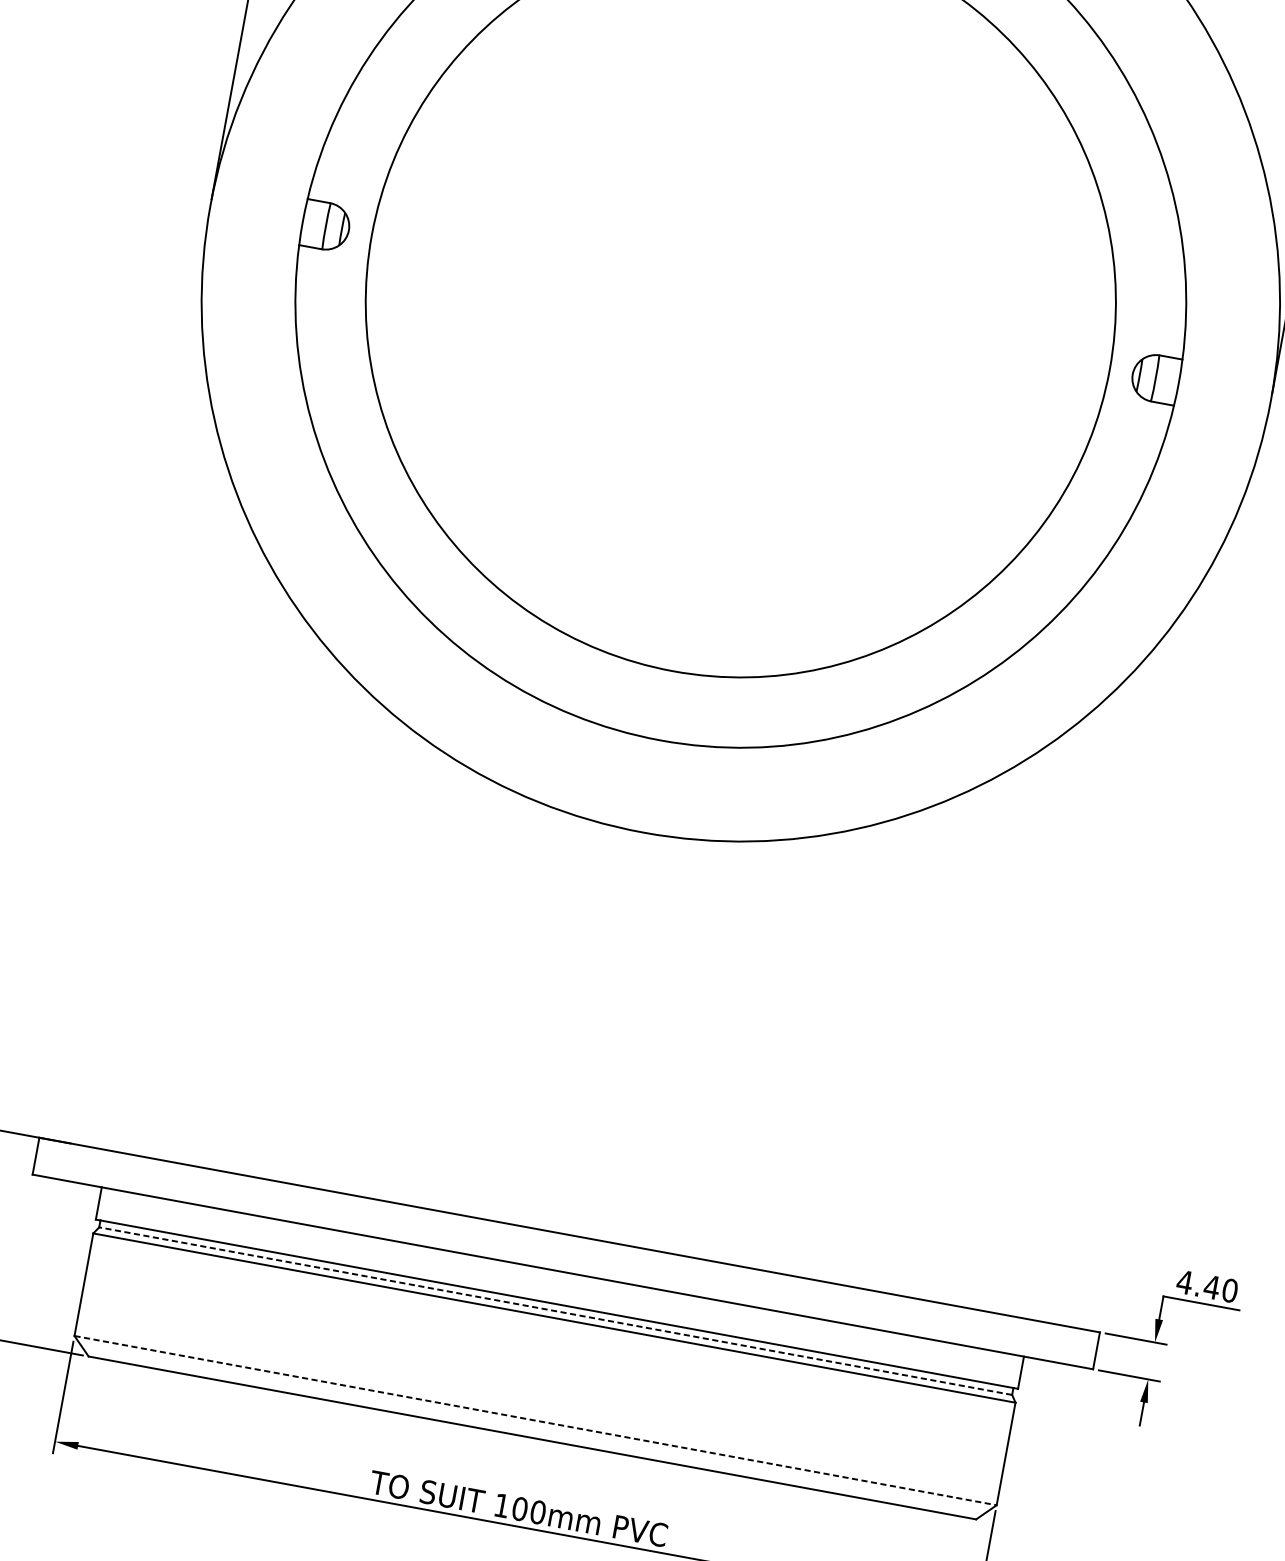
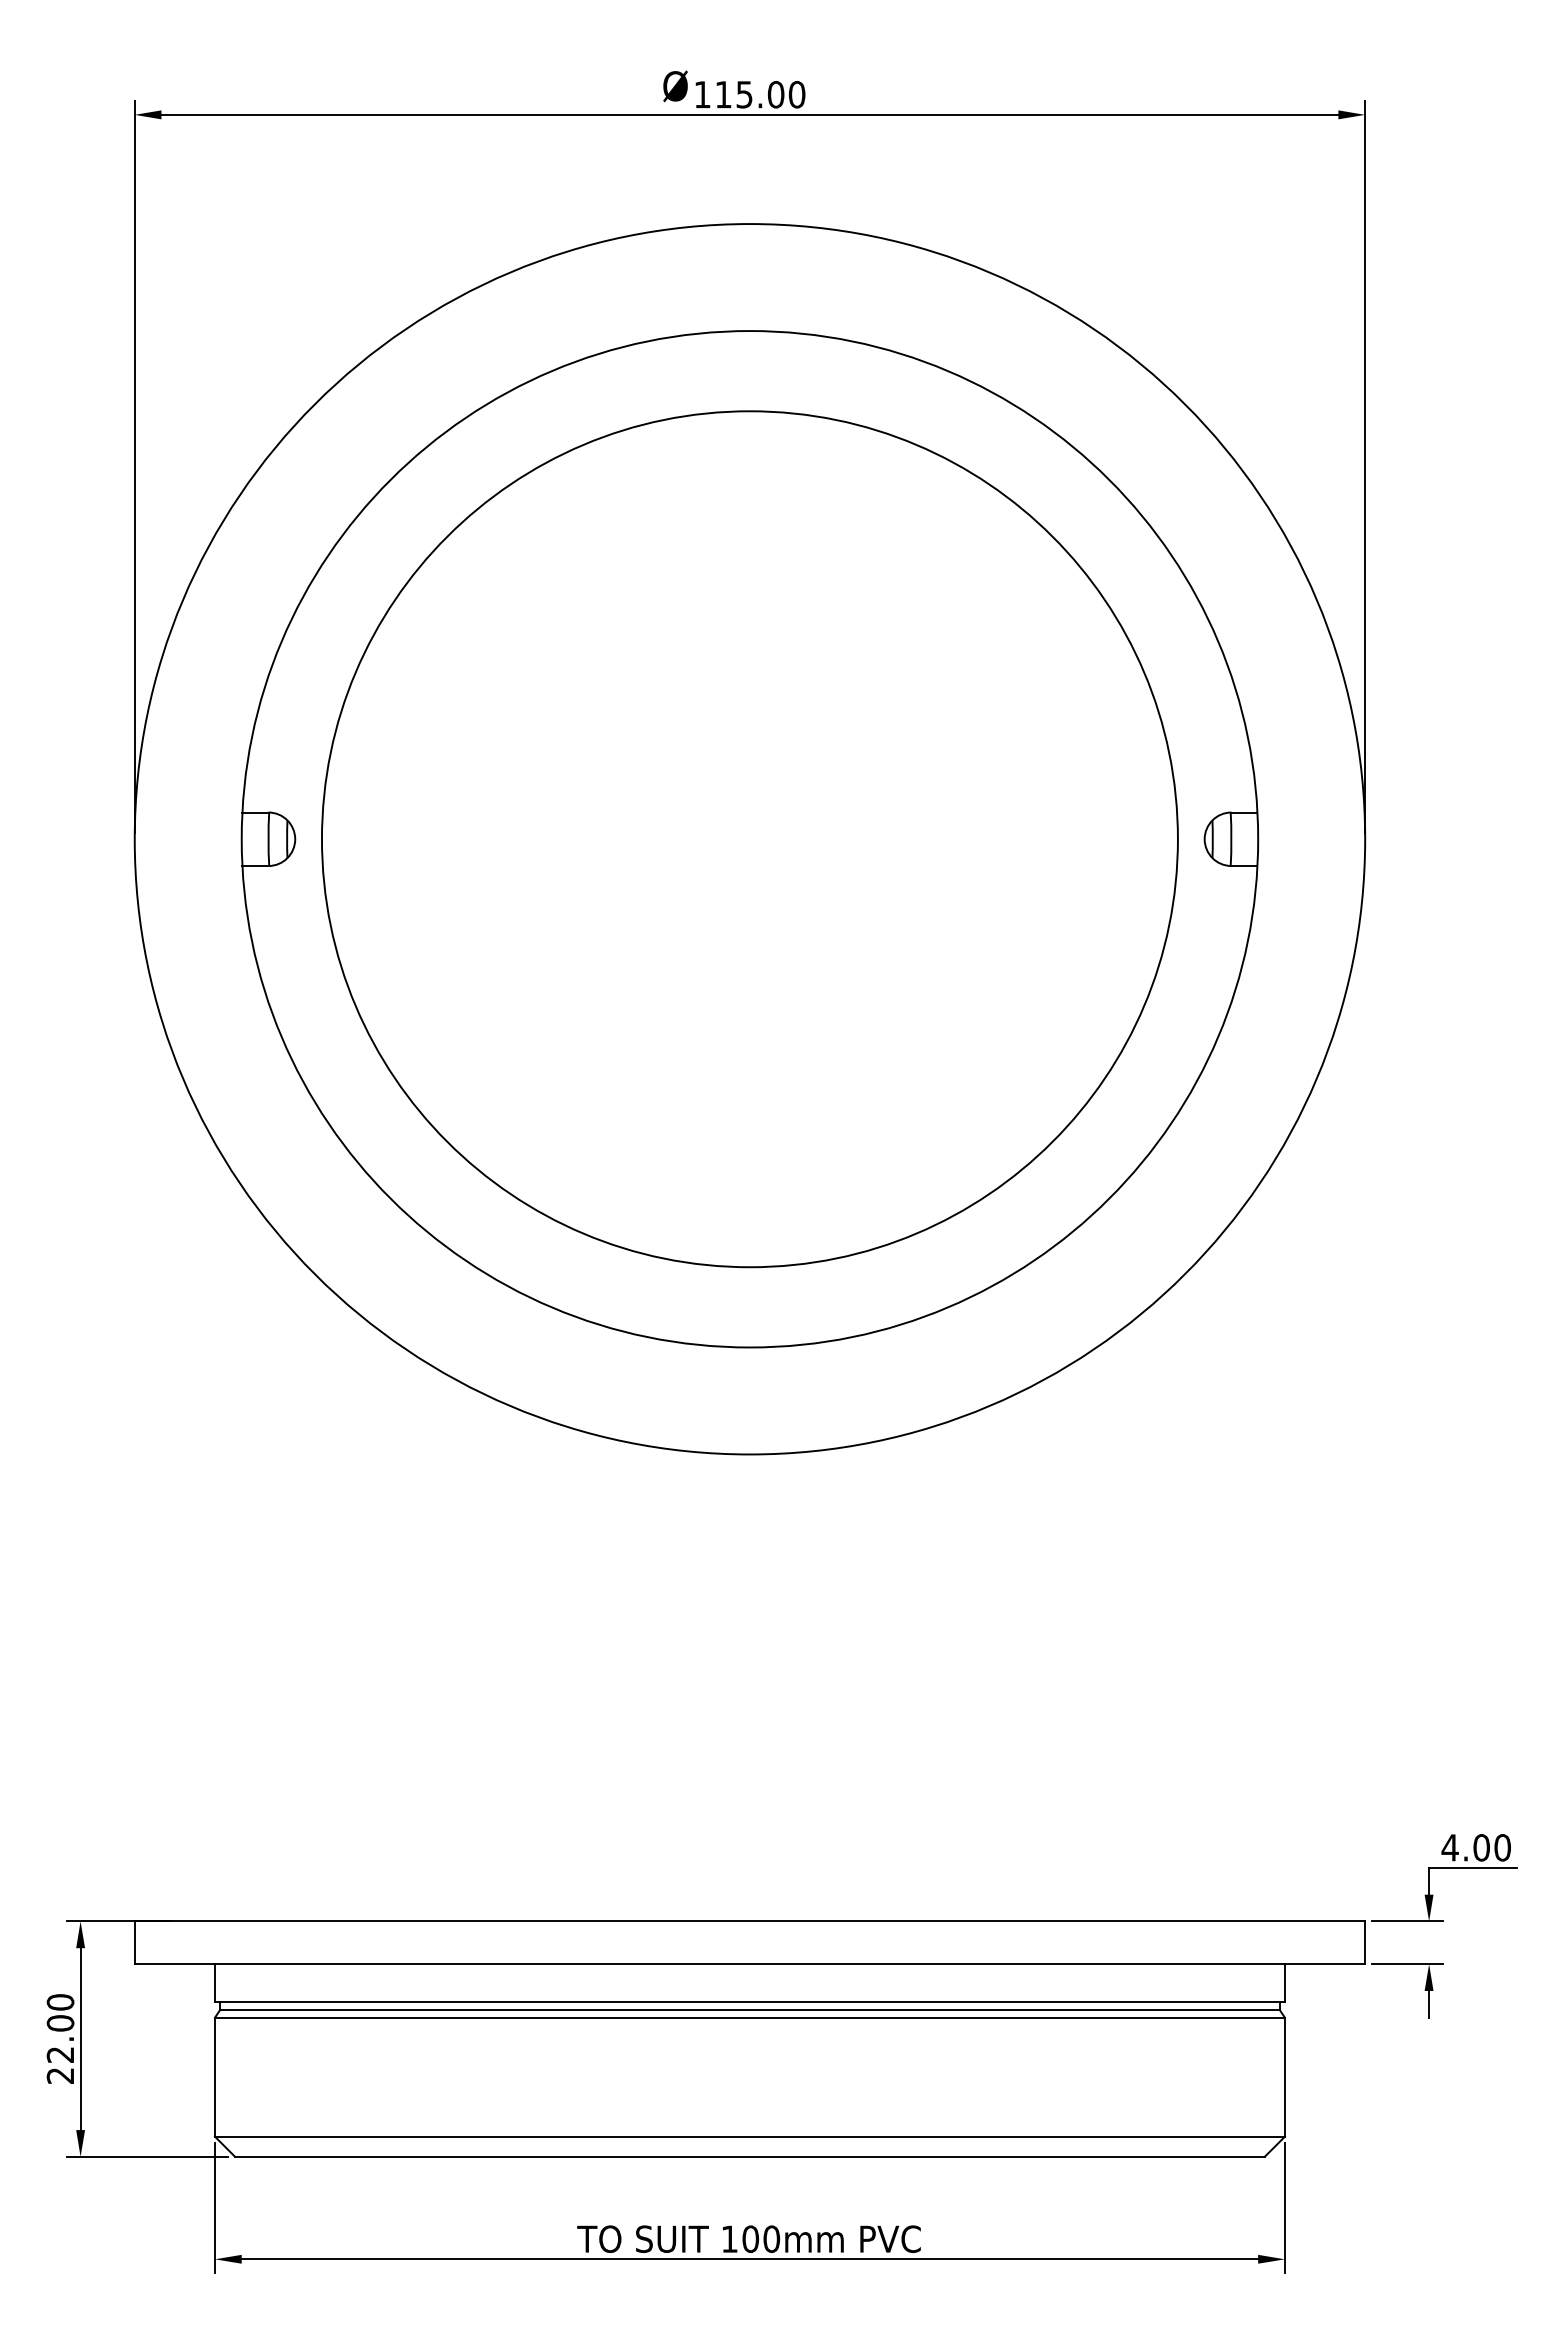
text: (1211, 1287) -> (1481, 1847), 4.40 -> 4.00
line: (555, 1310) -> (749, 2009), dashed -> solid
line: (535, 1420) -> (749, 2136), dashed -> solid

